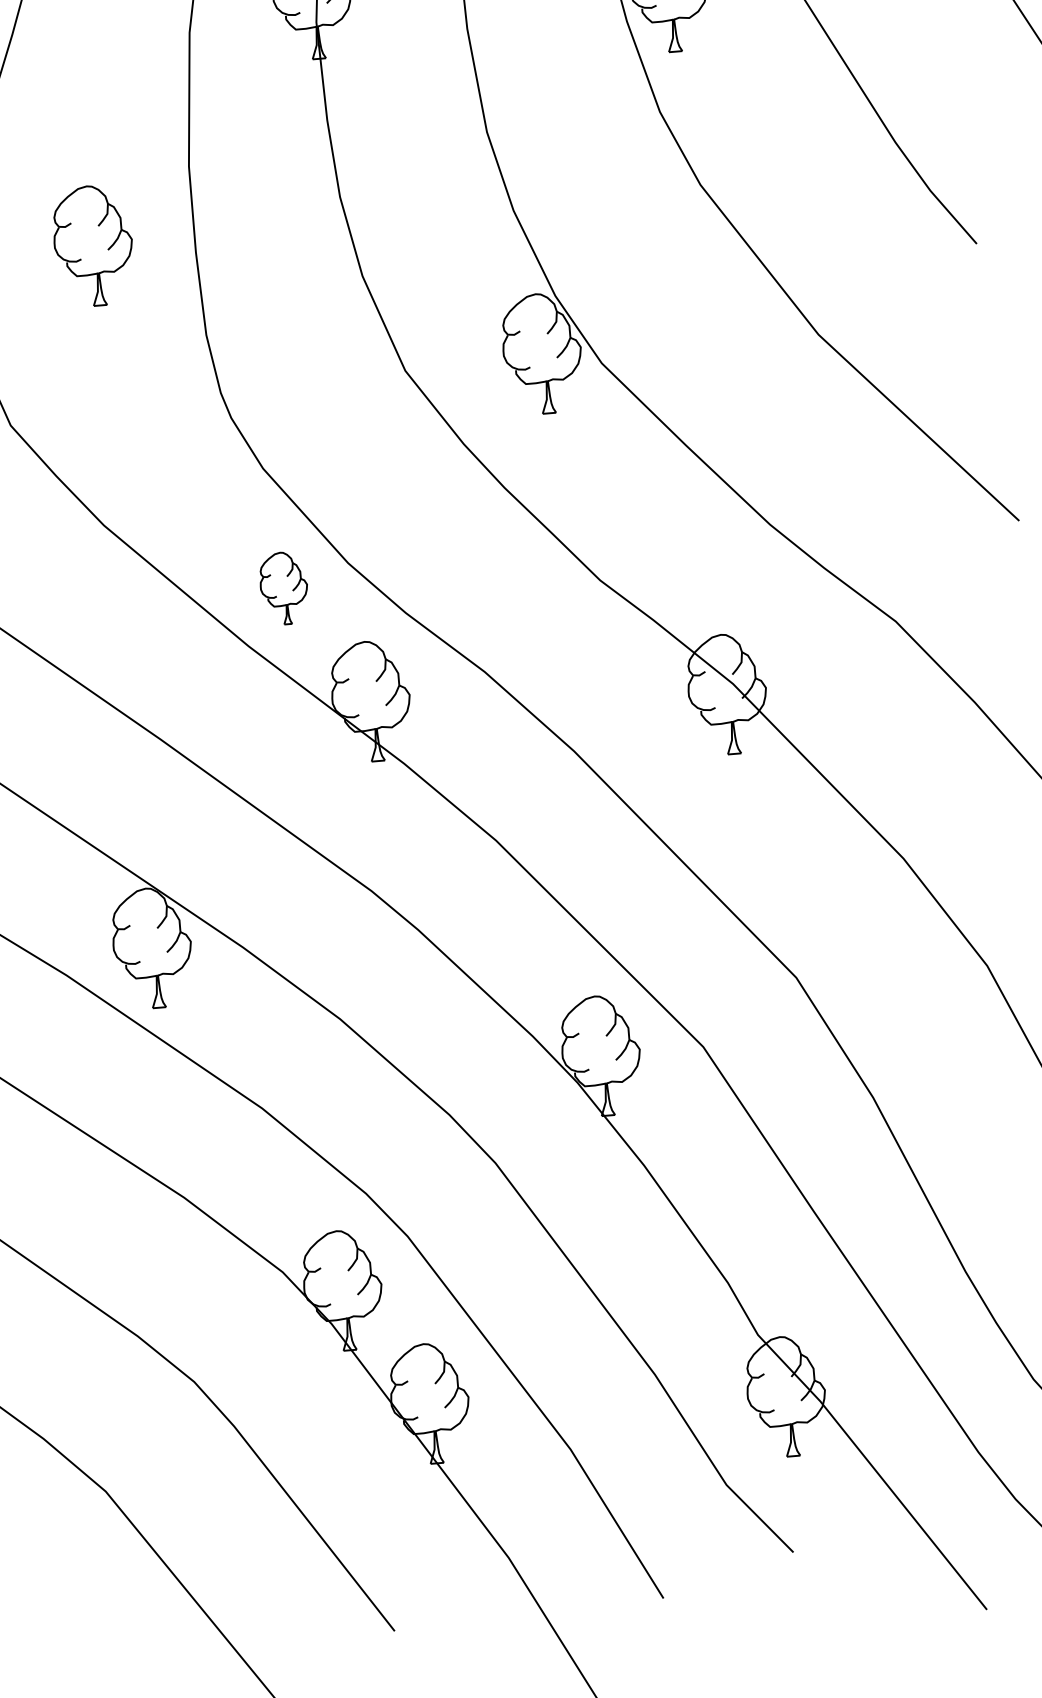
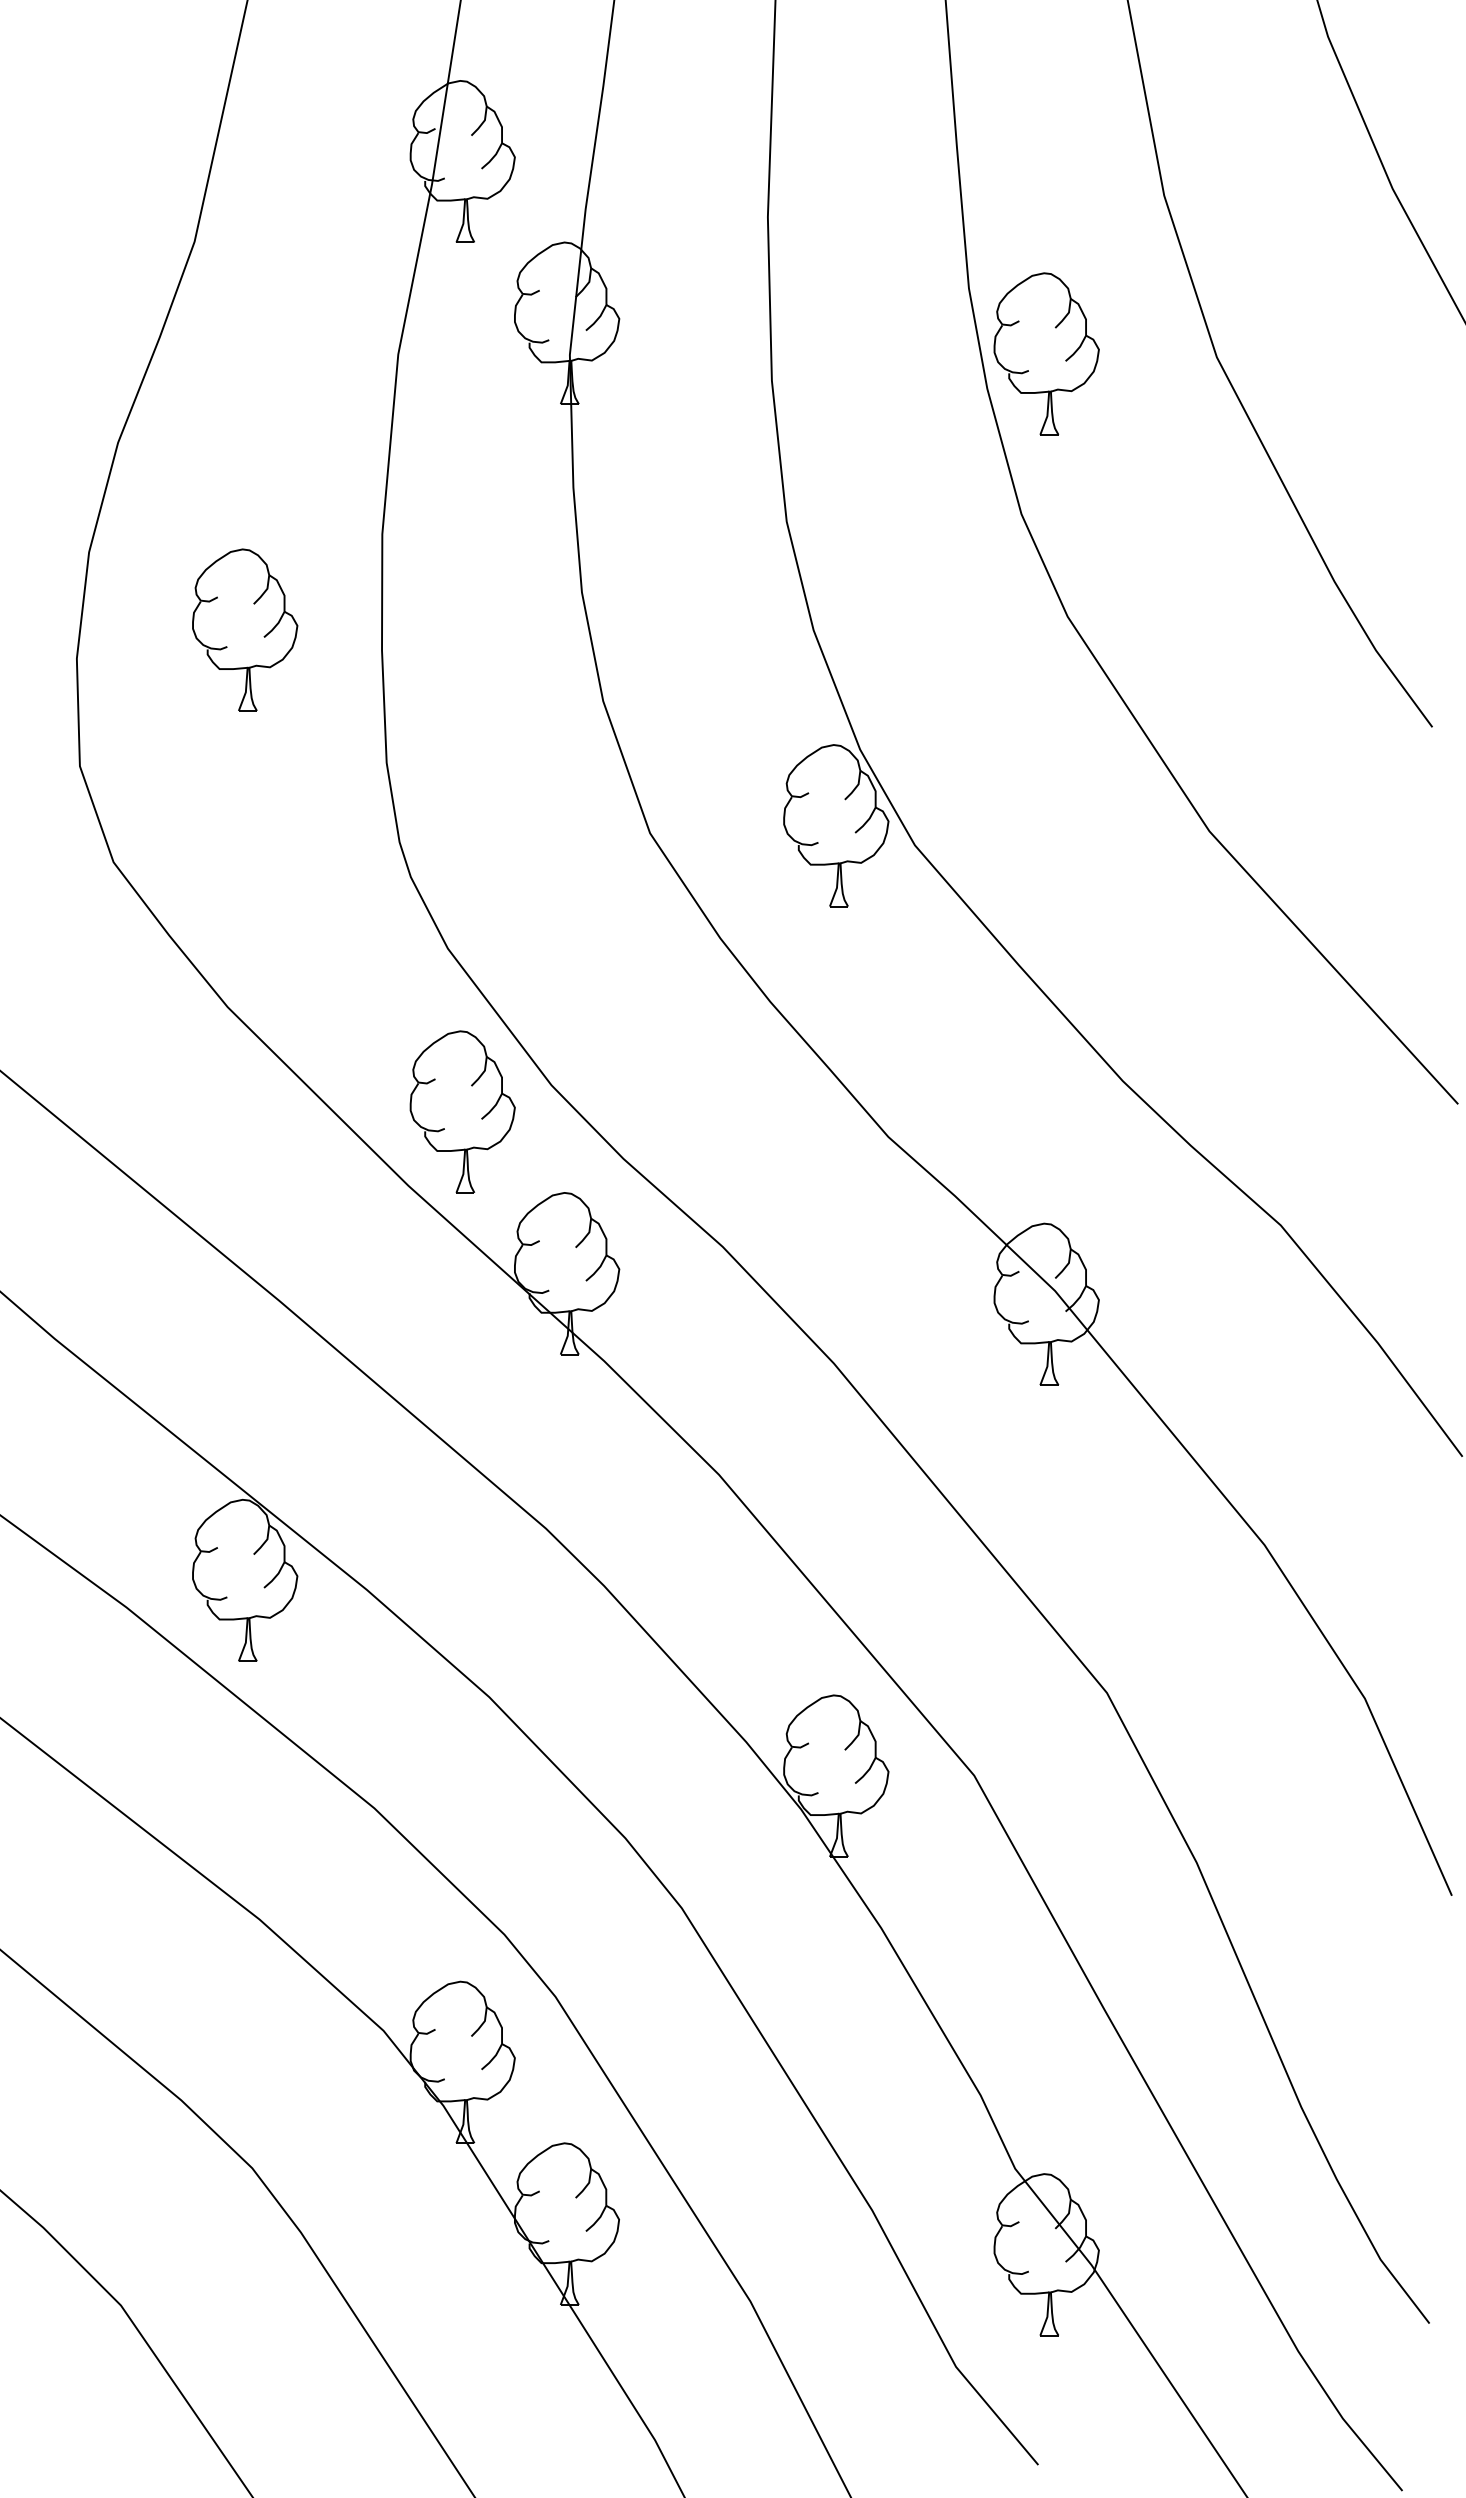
part: (284, 588) -> (462, 1111), size x1.67

